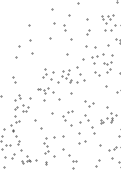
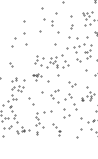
part: (45, 94) -> (36, 77), size x0.6
part: (69, 158) -> (56, 129), size x0.7
part: (97, 163) -> (79, 133), size x1.6

